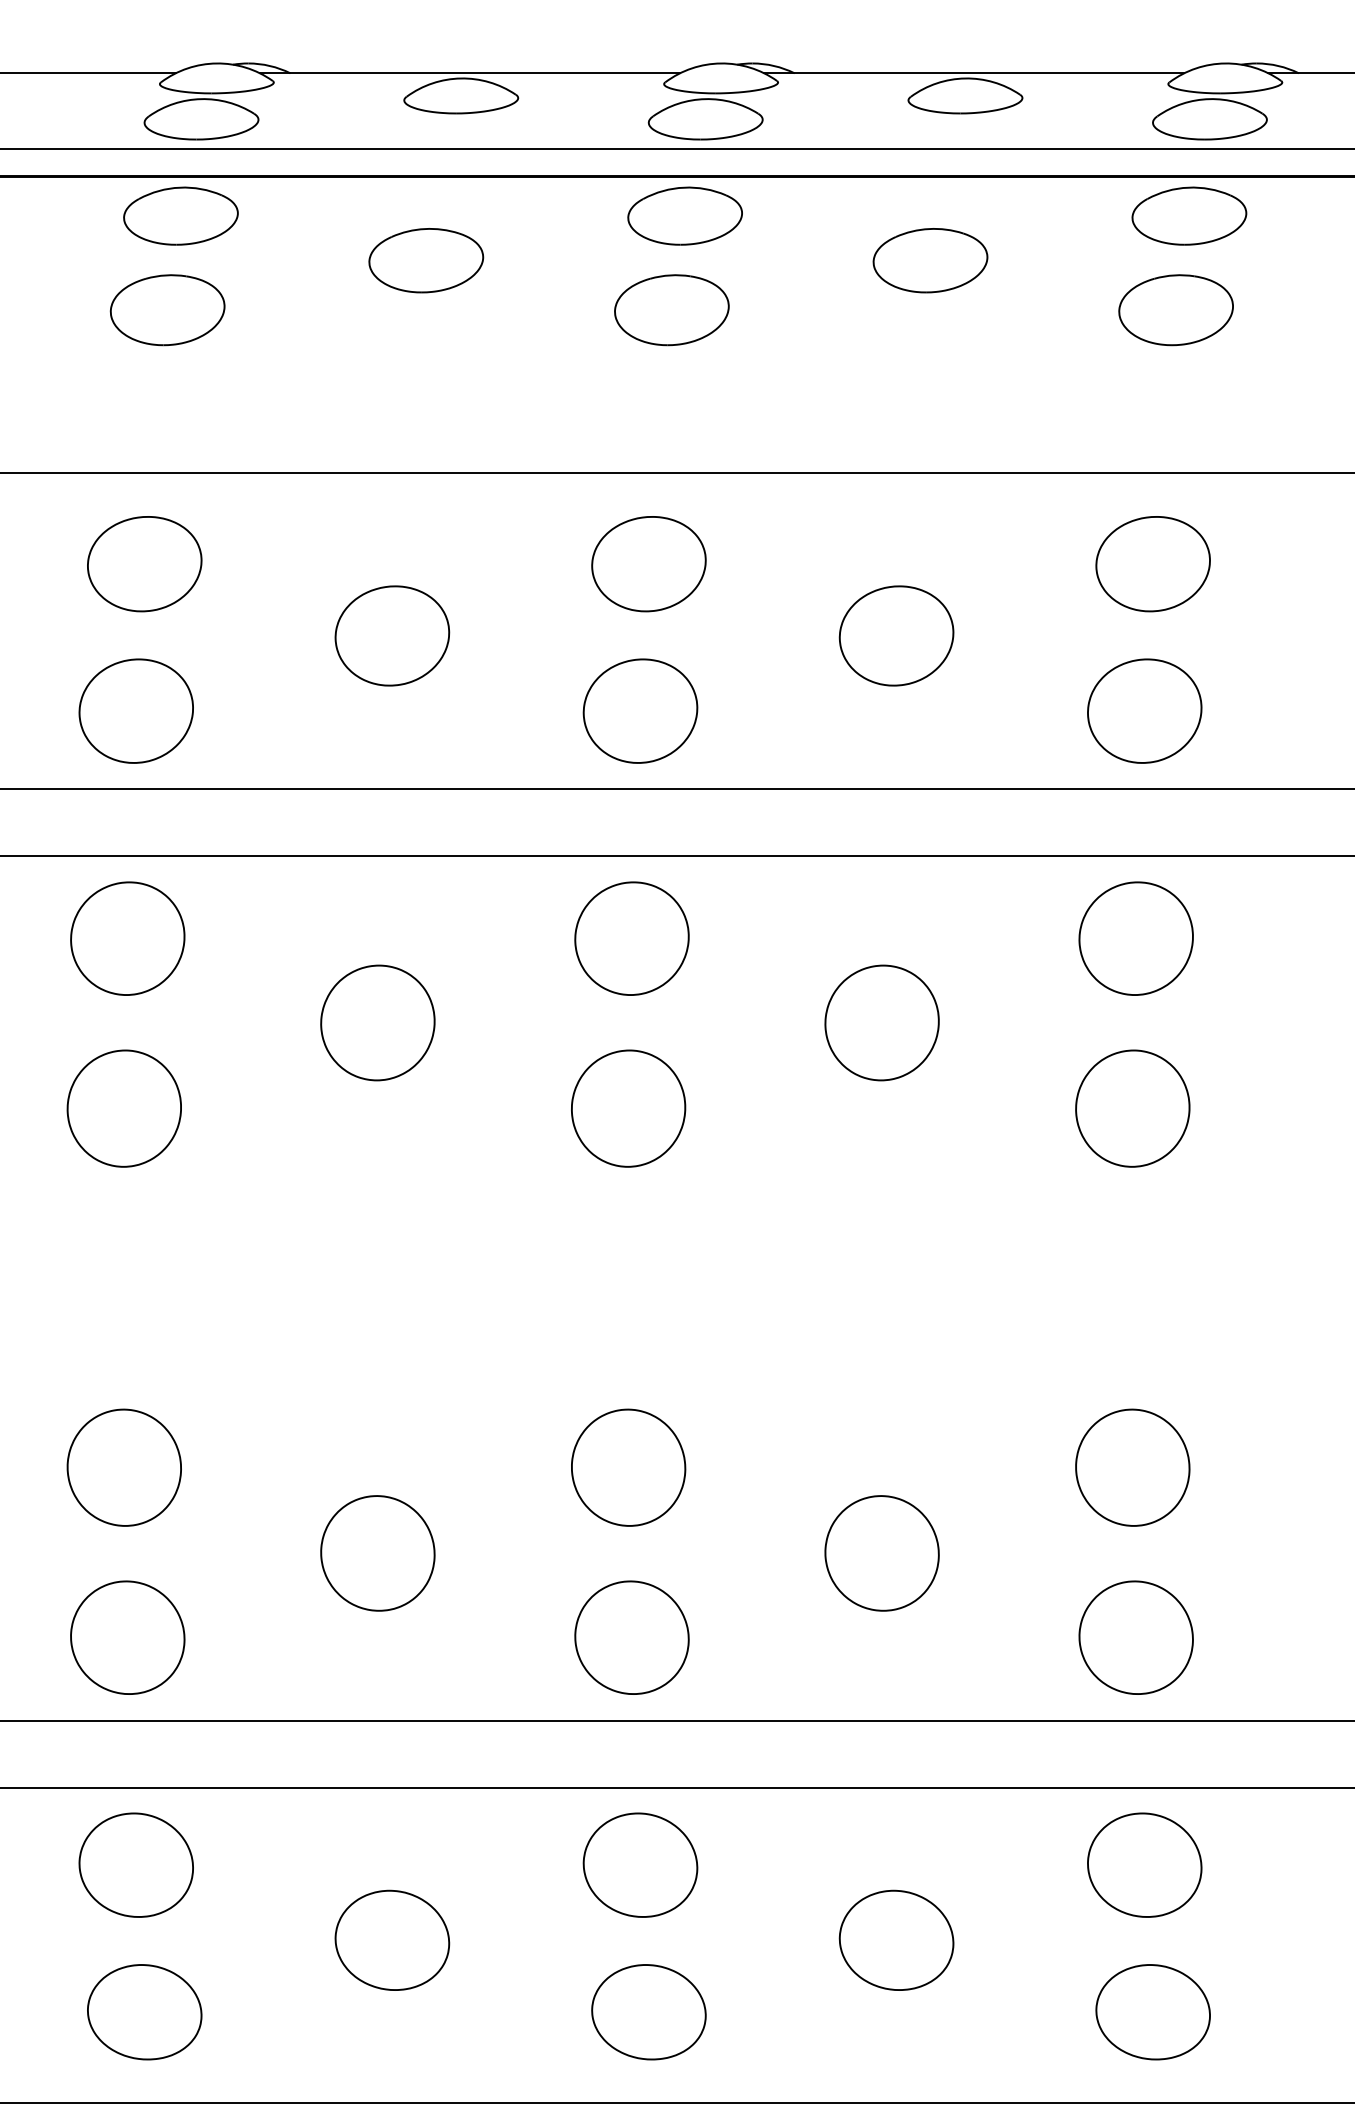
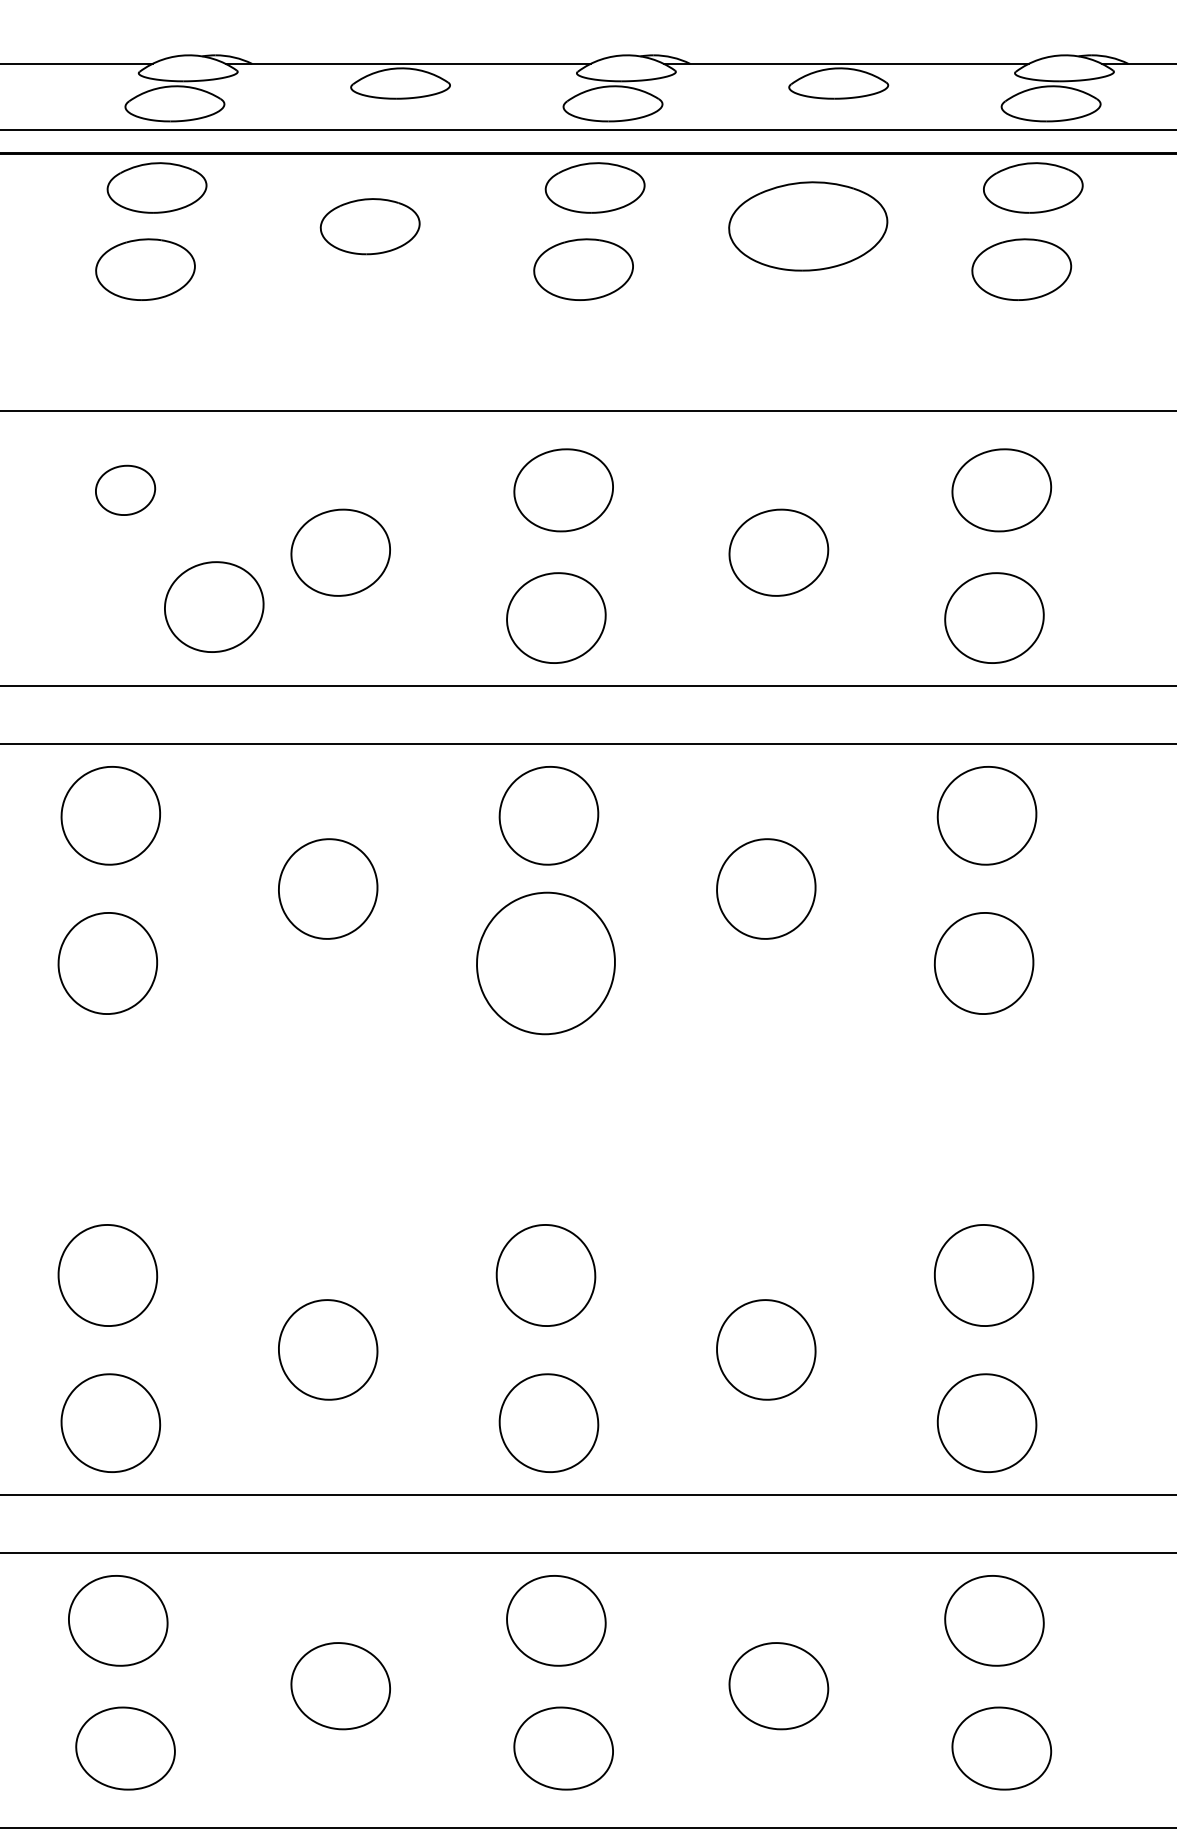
part: (930, 260) -> (808, 226), size x1.6
part: (144, 564) -> (125, 490), size x0.6
part: (136, 710) -> (214, 606), moved
part: (628, 1108) -> (545, 963), size x1.4

